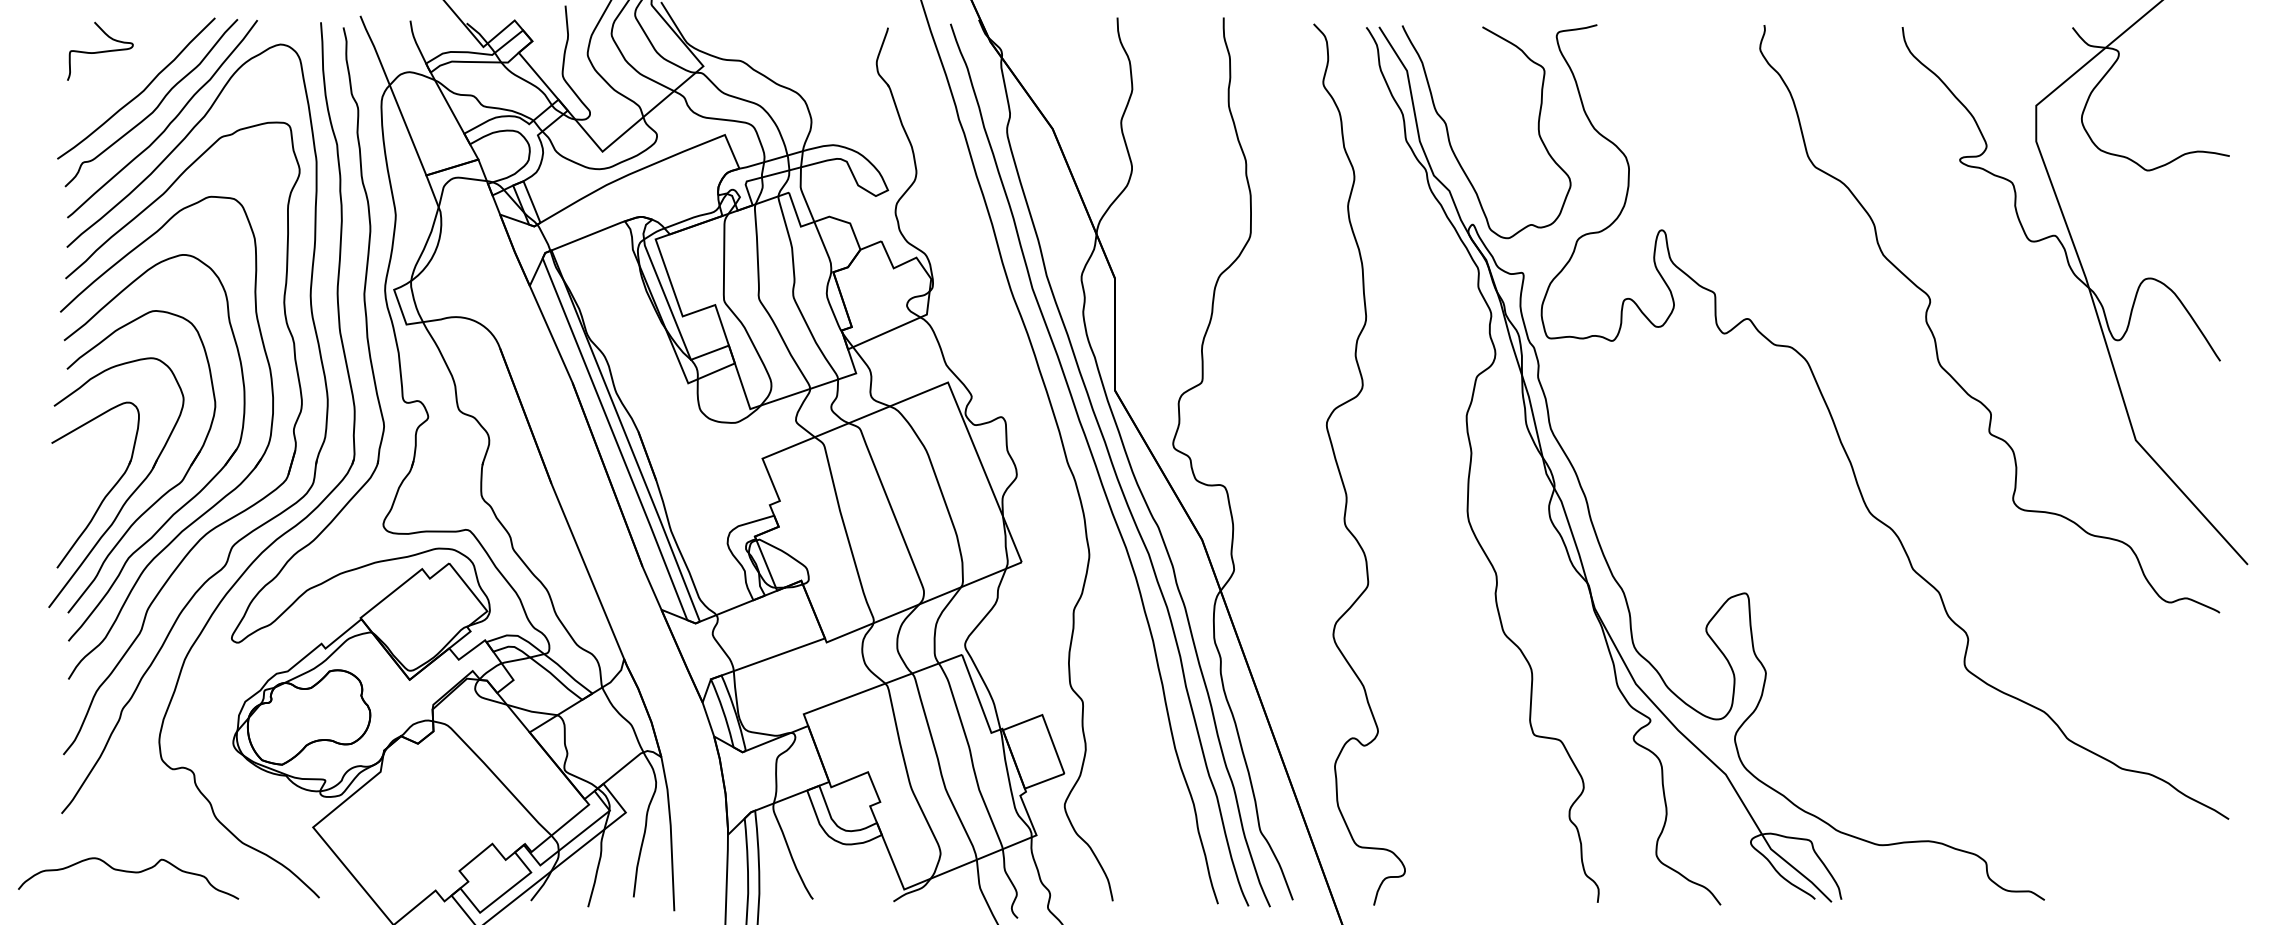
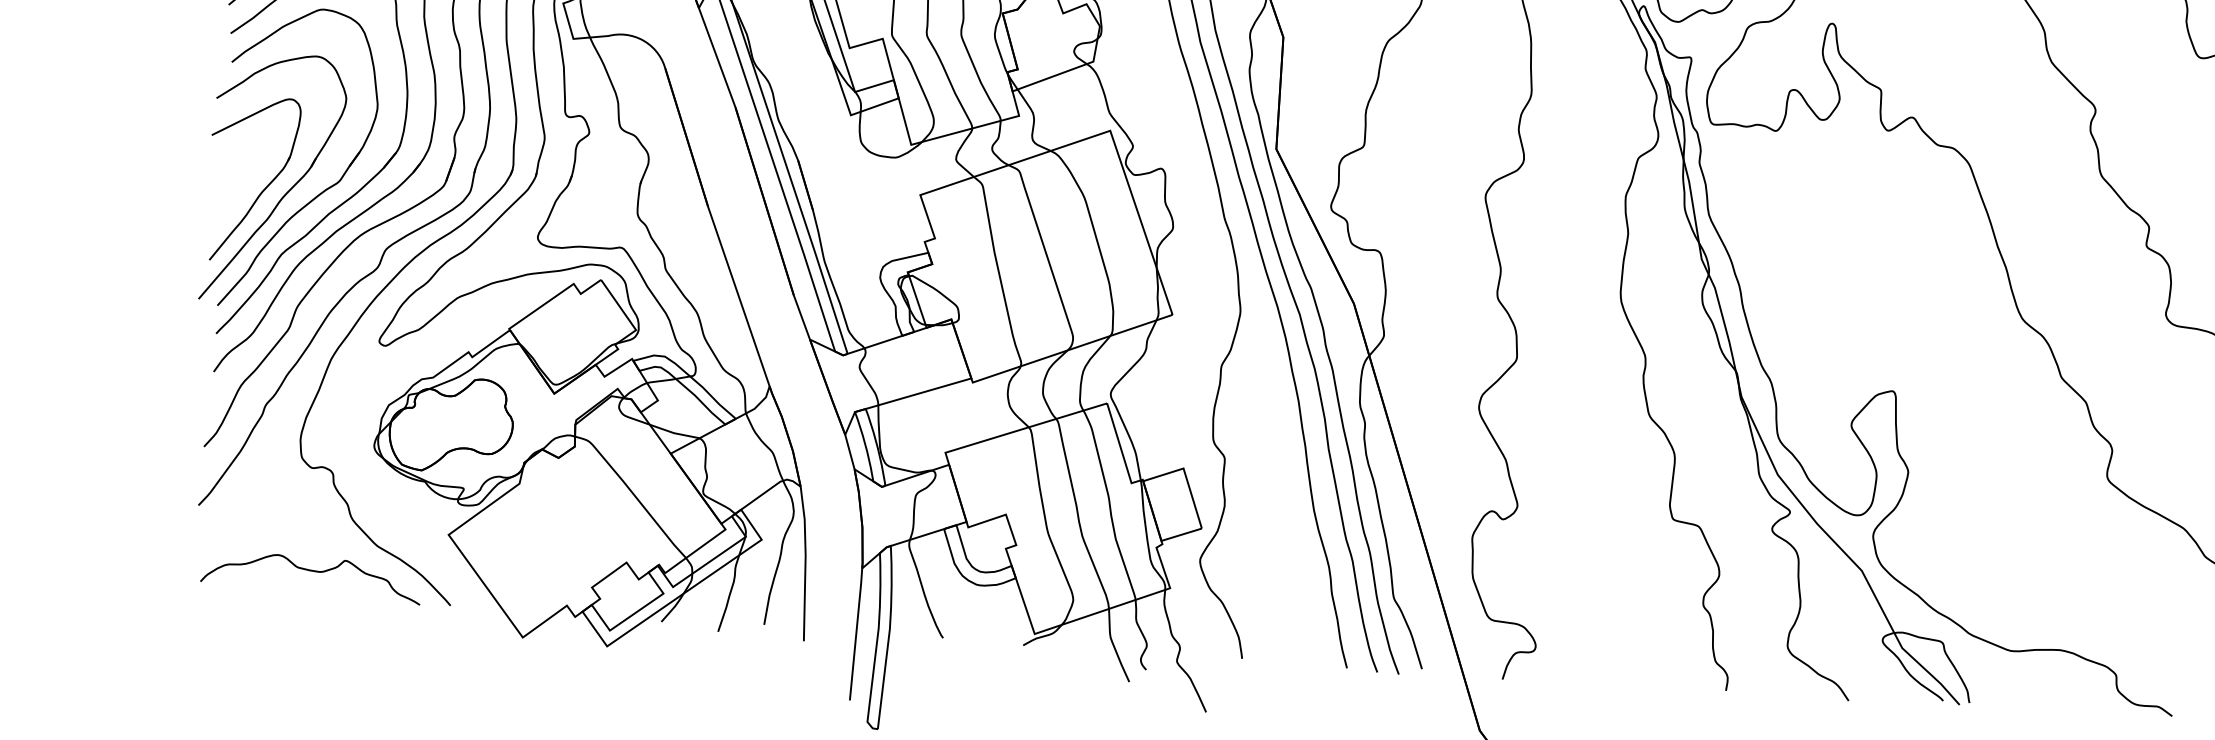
curve: (128, 872) -> (311, 571), moved

